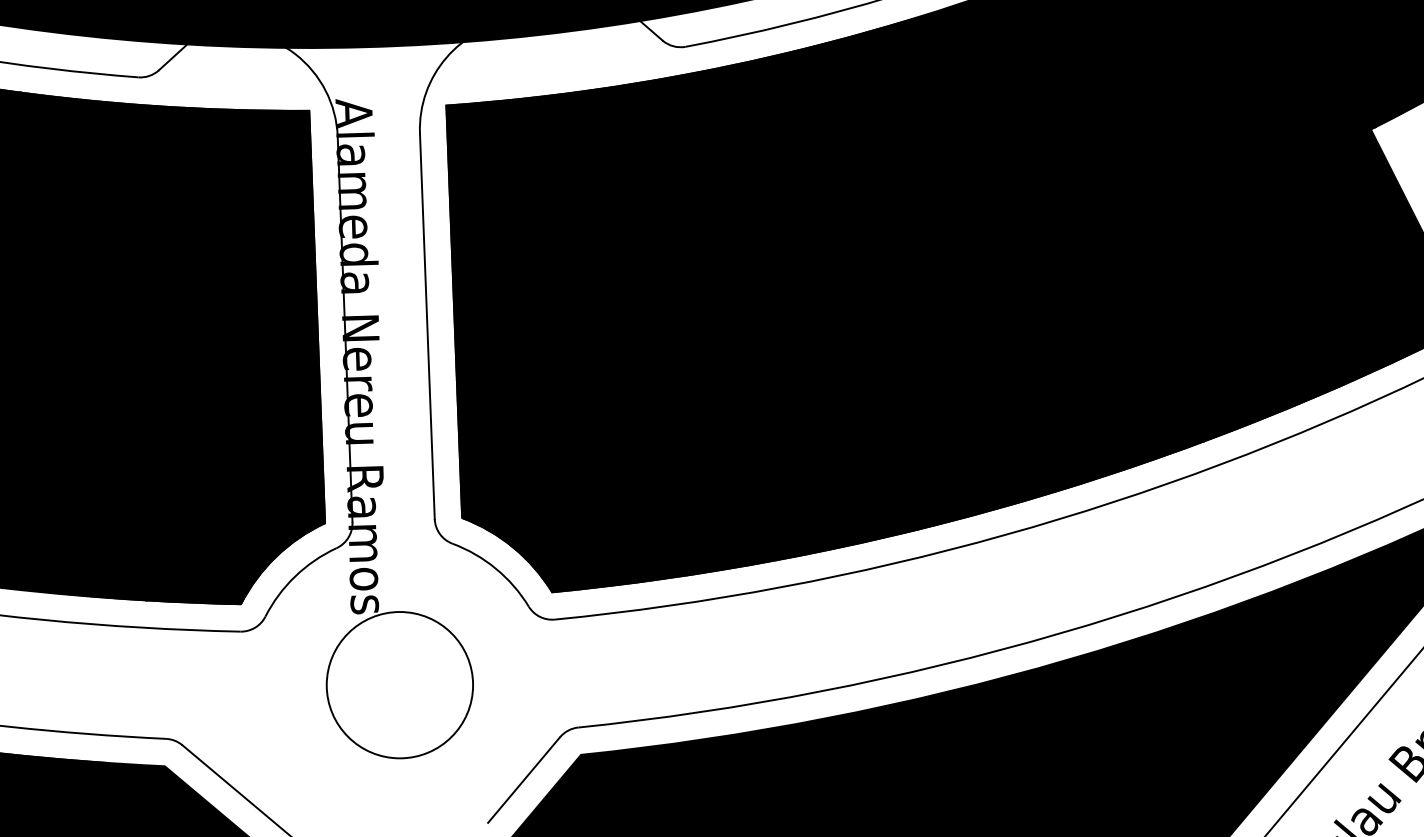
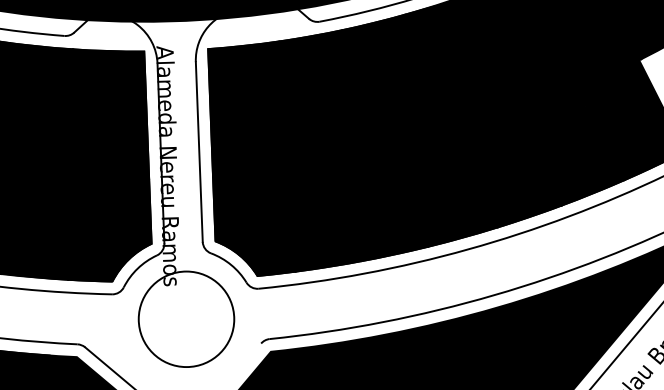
circle: (399, 685) -> (186, 319), size x1.4
line: (524, 779) -> (244, 363), removed

